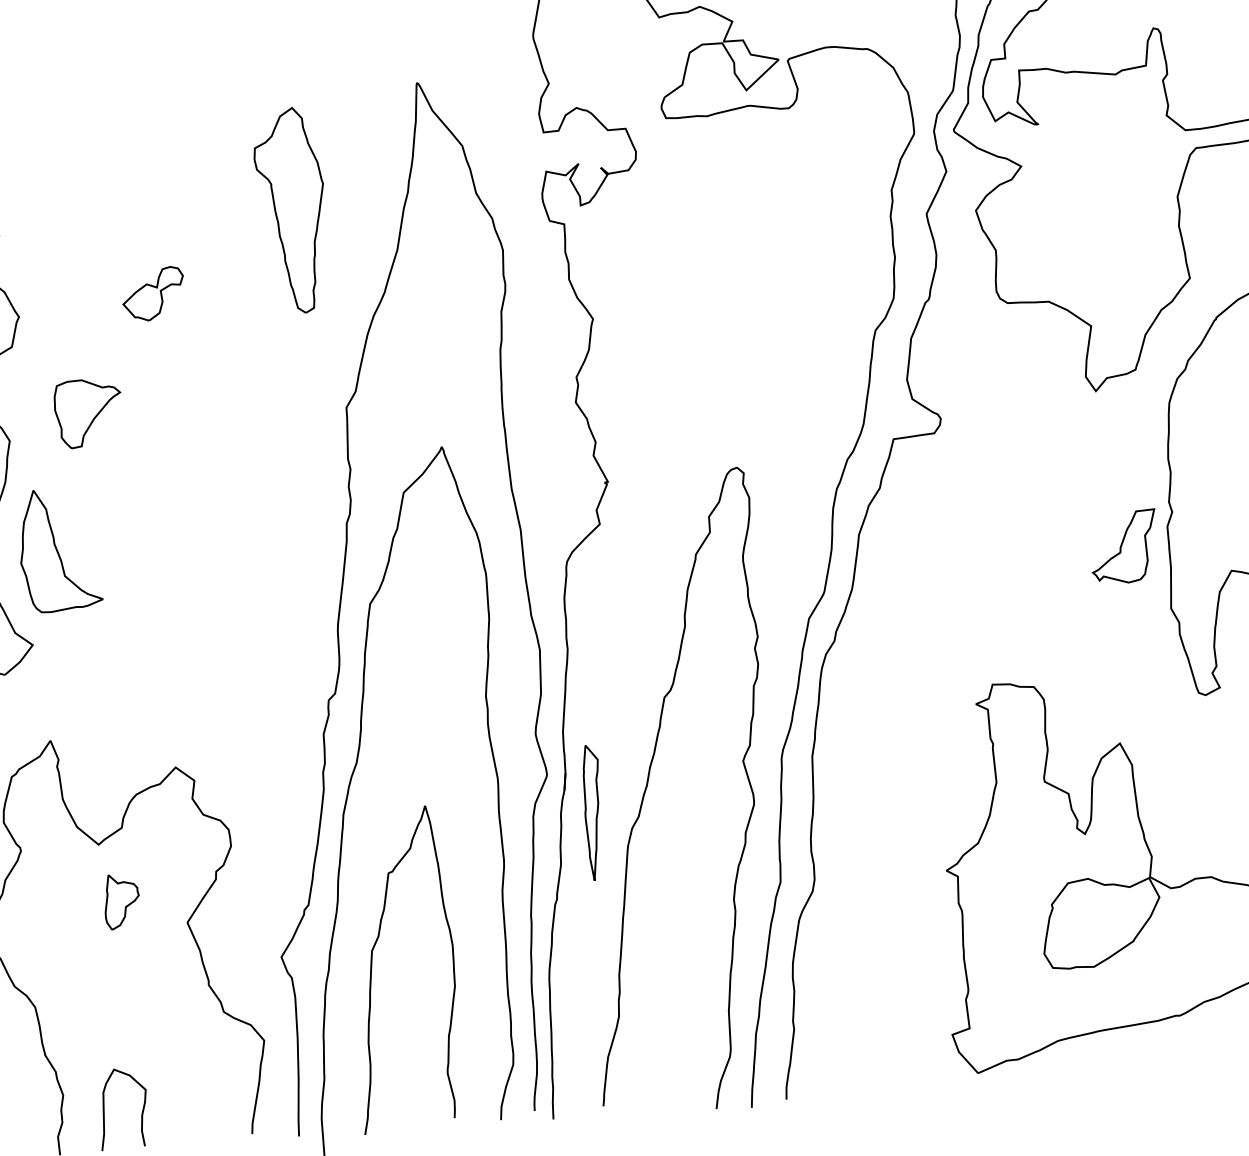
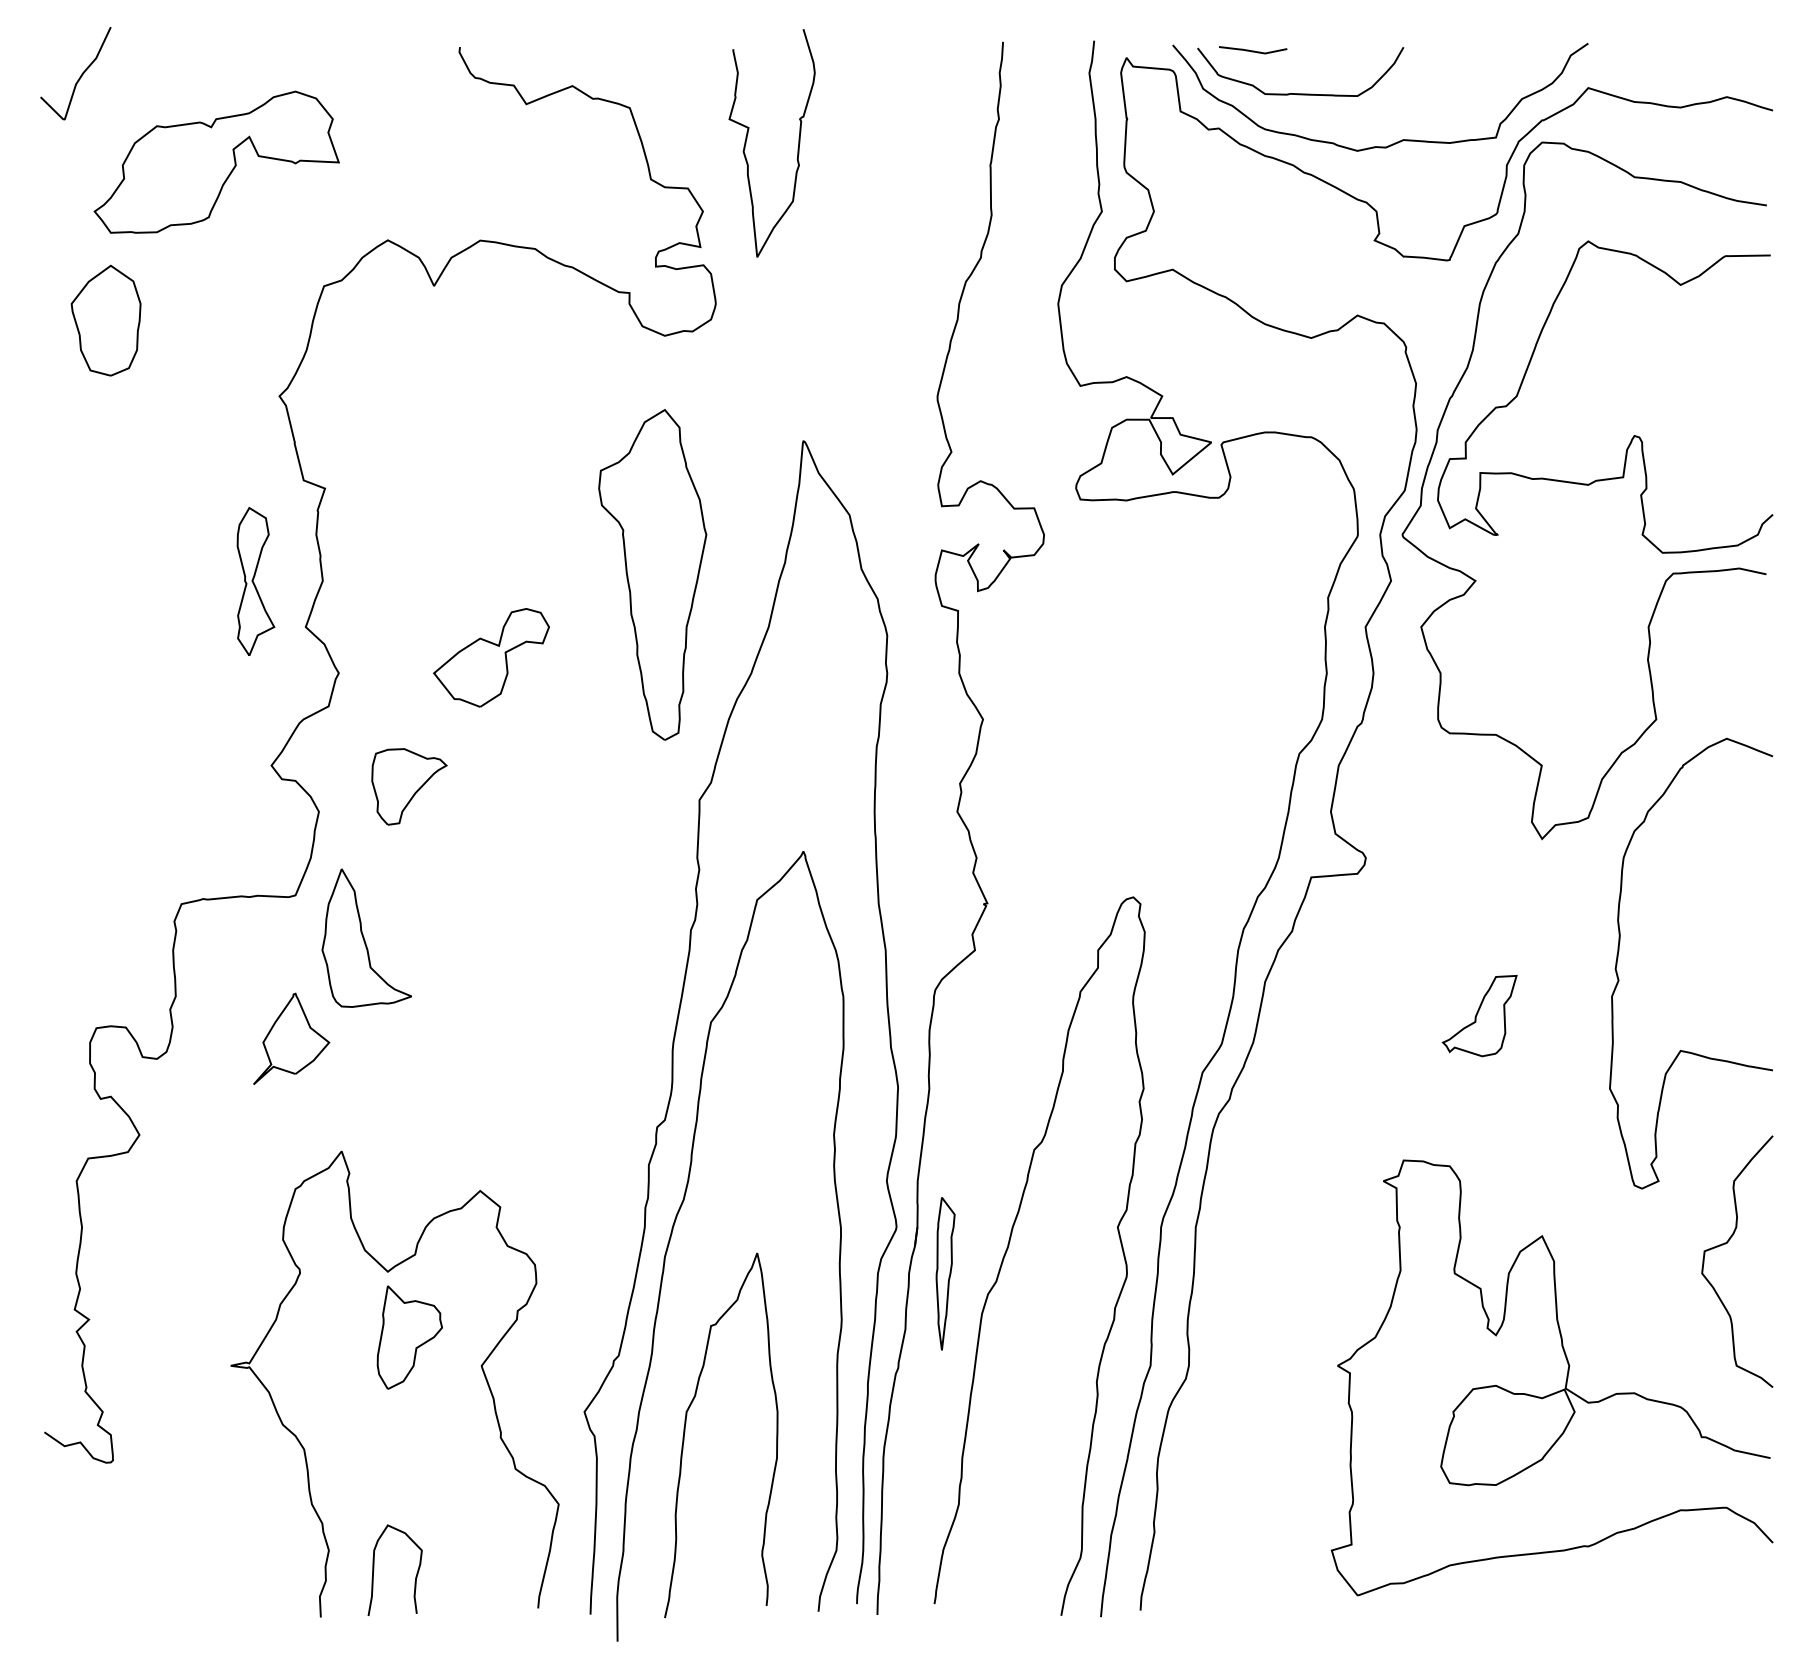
part: (291, 210) -> (652, 574), size x1.43
part: (153, 293) -> (491, 657), size x1.67
part: (1123, 547) -> (1479, 1016), moved
part: (121, 901) -> (409, 1337), size x1.67

